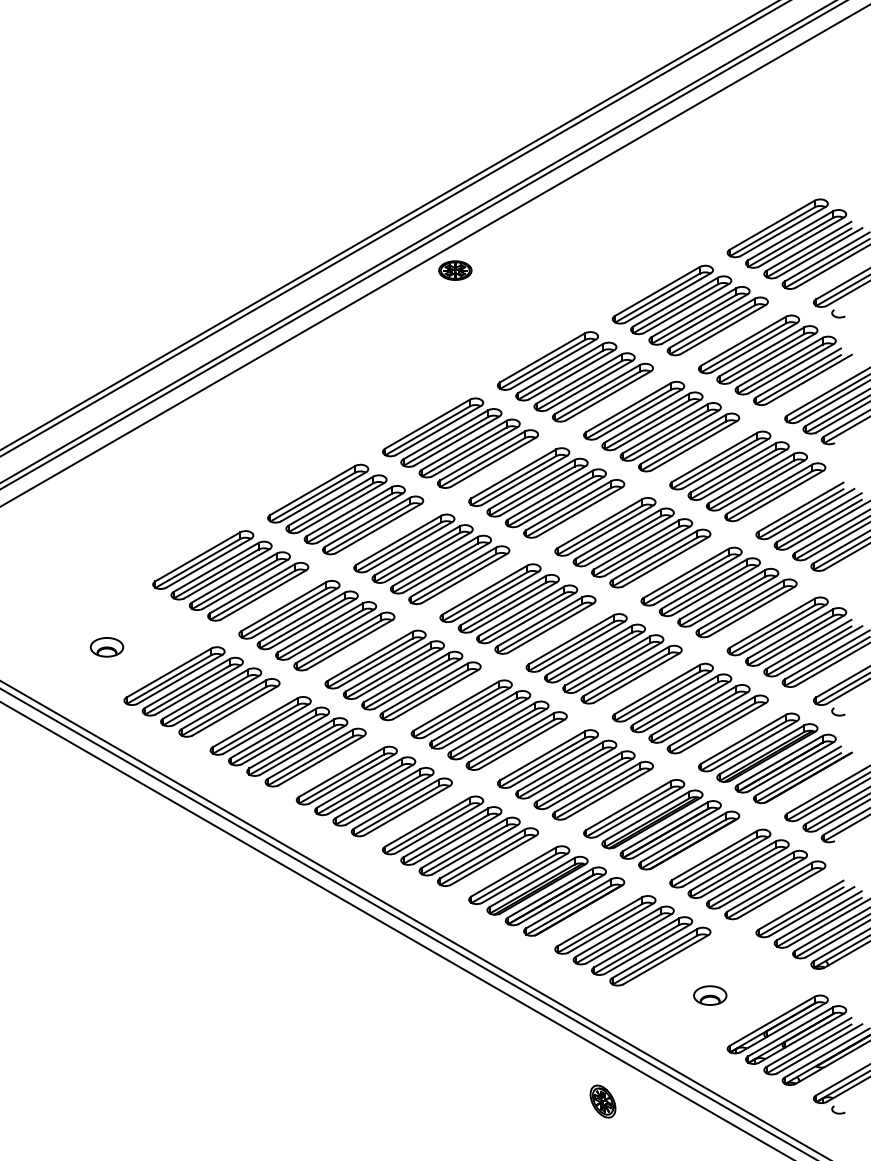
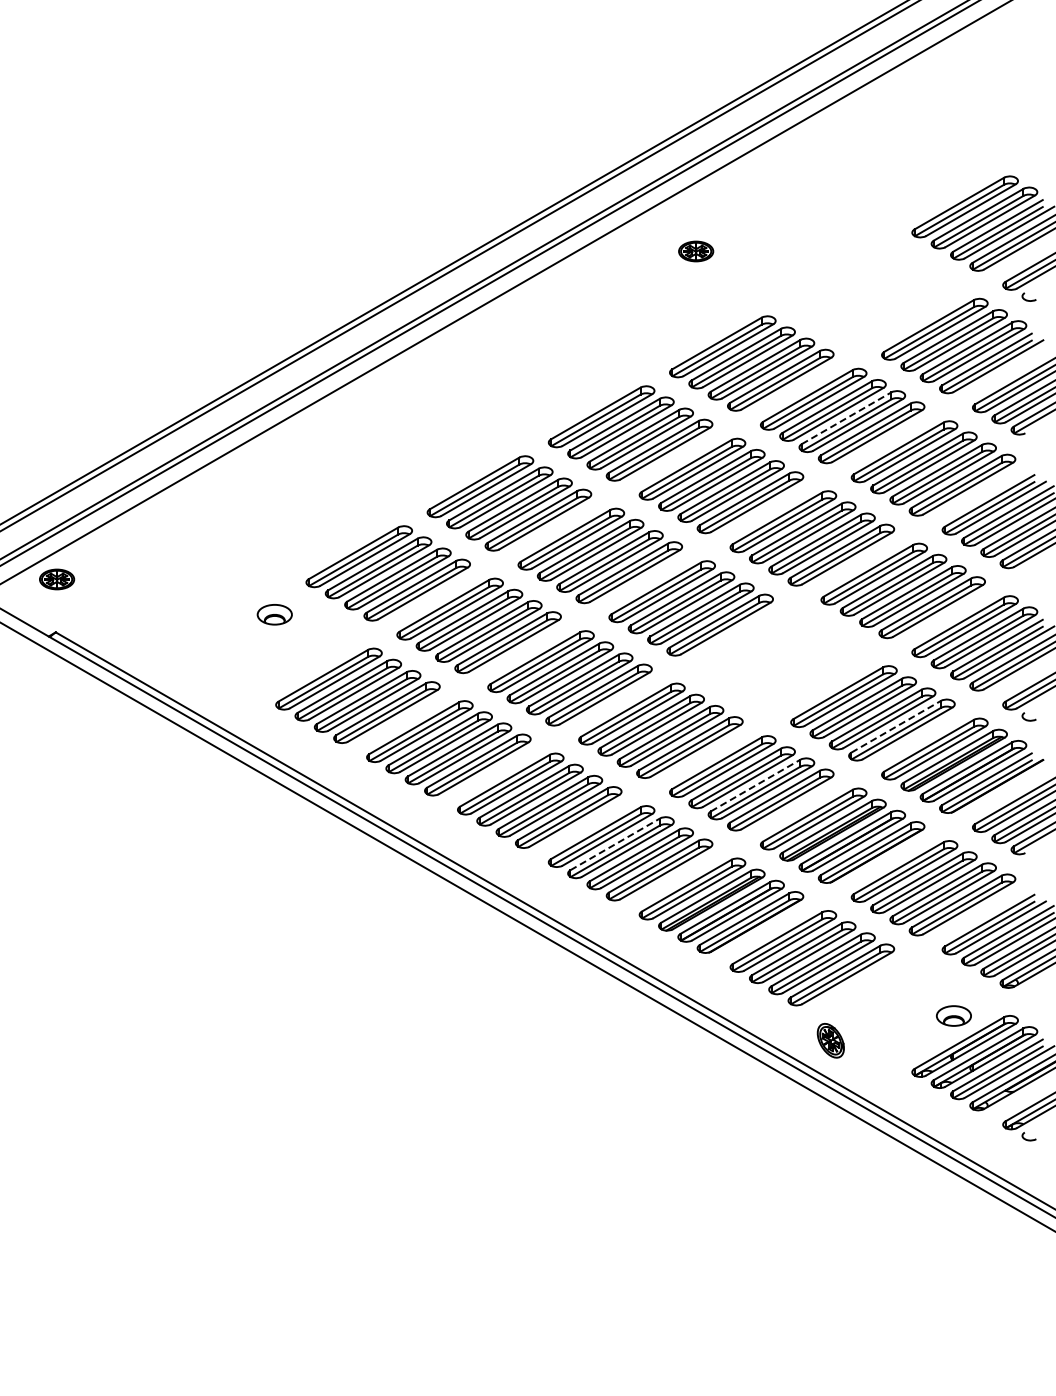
part: (455, 270) -> (696, 251), moved
part: (689, 310) -> (872, 293), removed
line: (665, 428) -> (846, 418), solid -> dashed
part: (106, 647) -> (274, 614), moved
part: (603, 658) -> (781, 660), removed
line: (712, 721) -> (896, 726), solid -> dashed
line: (578, 777) -> (755, 785), solid -> dashed
line: (446, 832) -> (615, 844), solid -> dashed
part: (709, 995) -> (953, 1015), moved
part: (602, 1101) -> (830, 1040), moved

